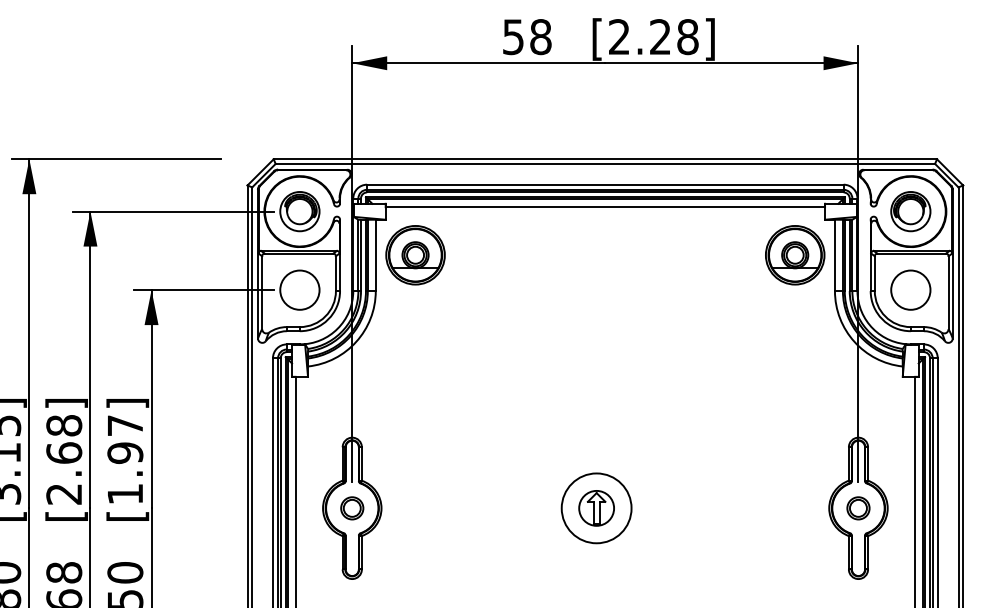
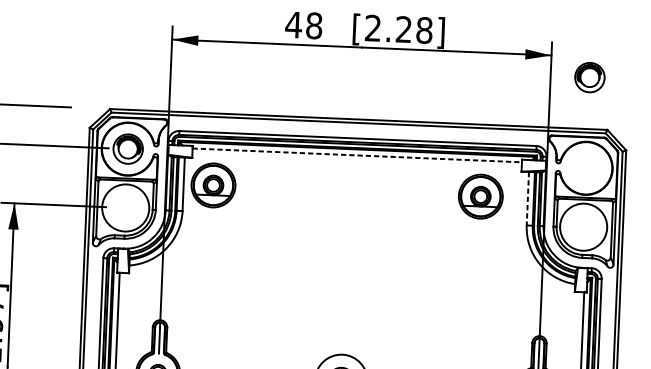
text: (513, 37) -> (293, 25), 58 -> 48
line: (605, 207) -> (357, 155), solid -> dashed
part: (910, 211) -> (589, 77), moved
part: (795, 255) -> (481, 196), moved
line: (834, 255) -> (527, 198), solid -> dashed
circle: (299, 289) -> (125, 207), size x1.6
circle: (910, 289) -> (583, 226), size x1.6

